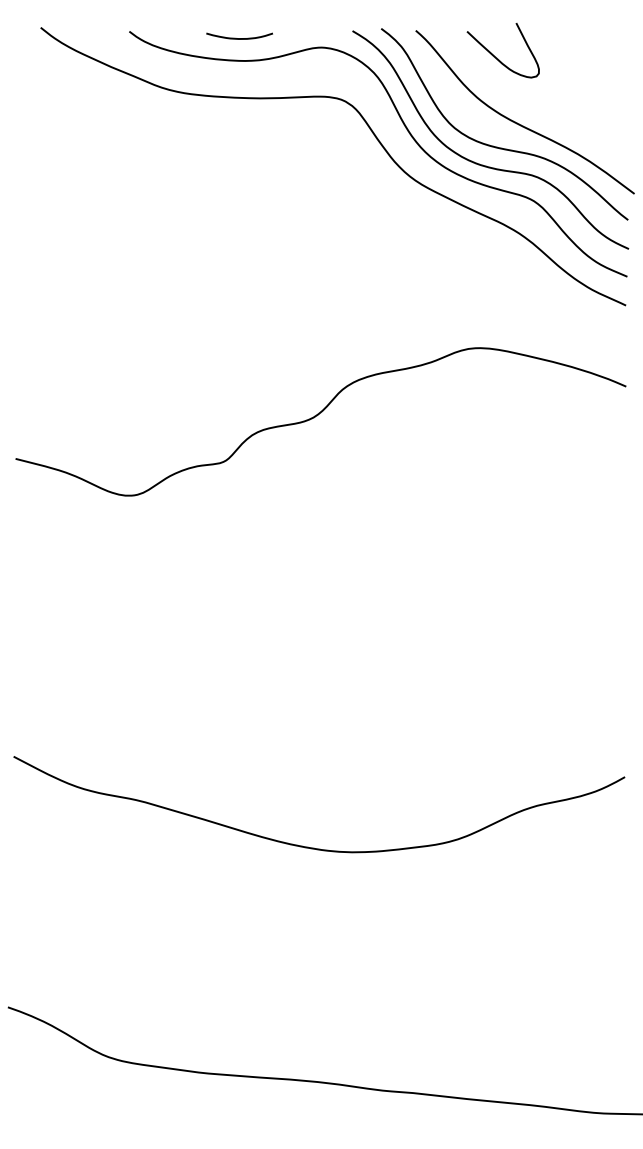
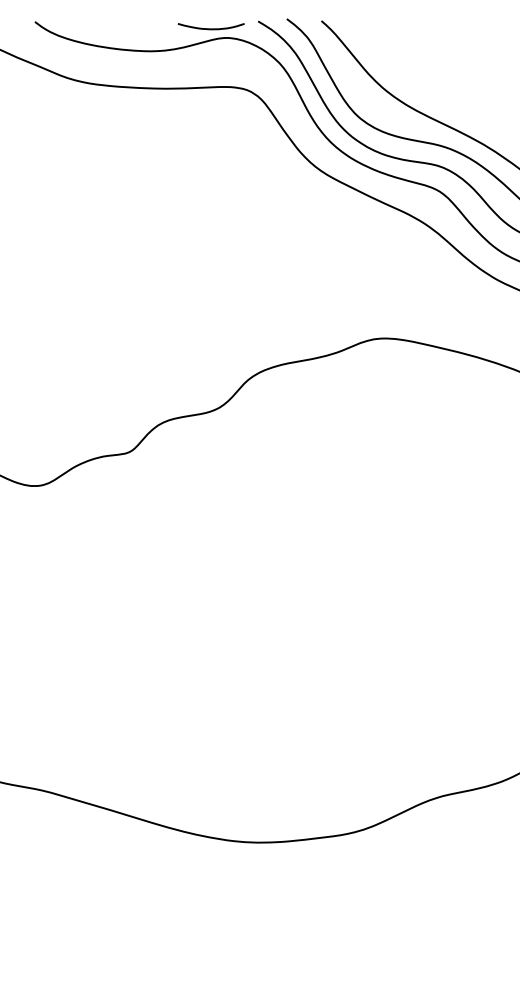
curve: (239, 38) -> (211, 28), moved
curve: (498, 58) -> (404, 48), removed

